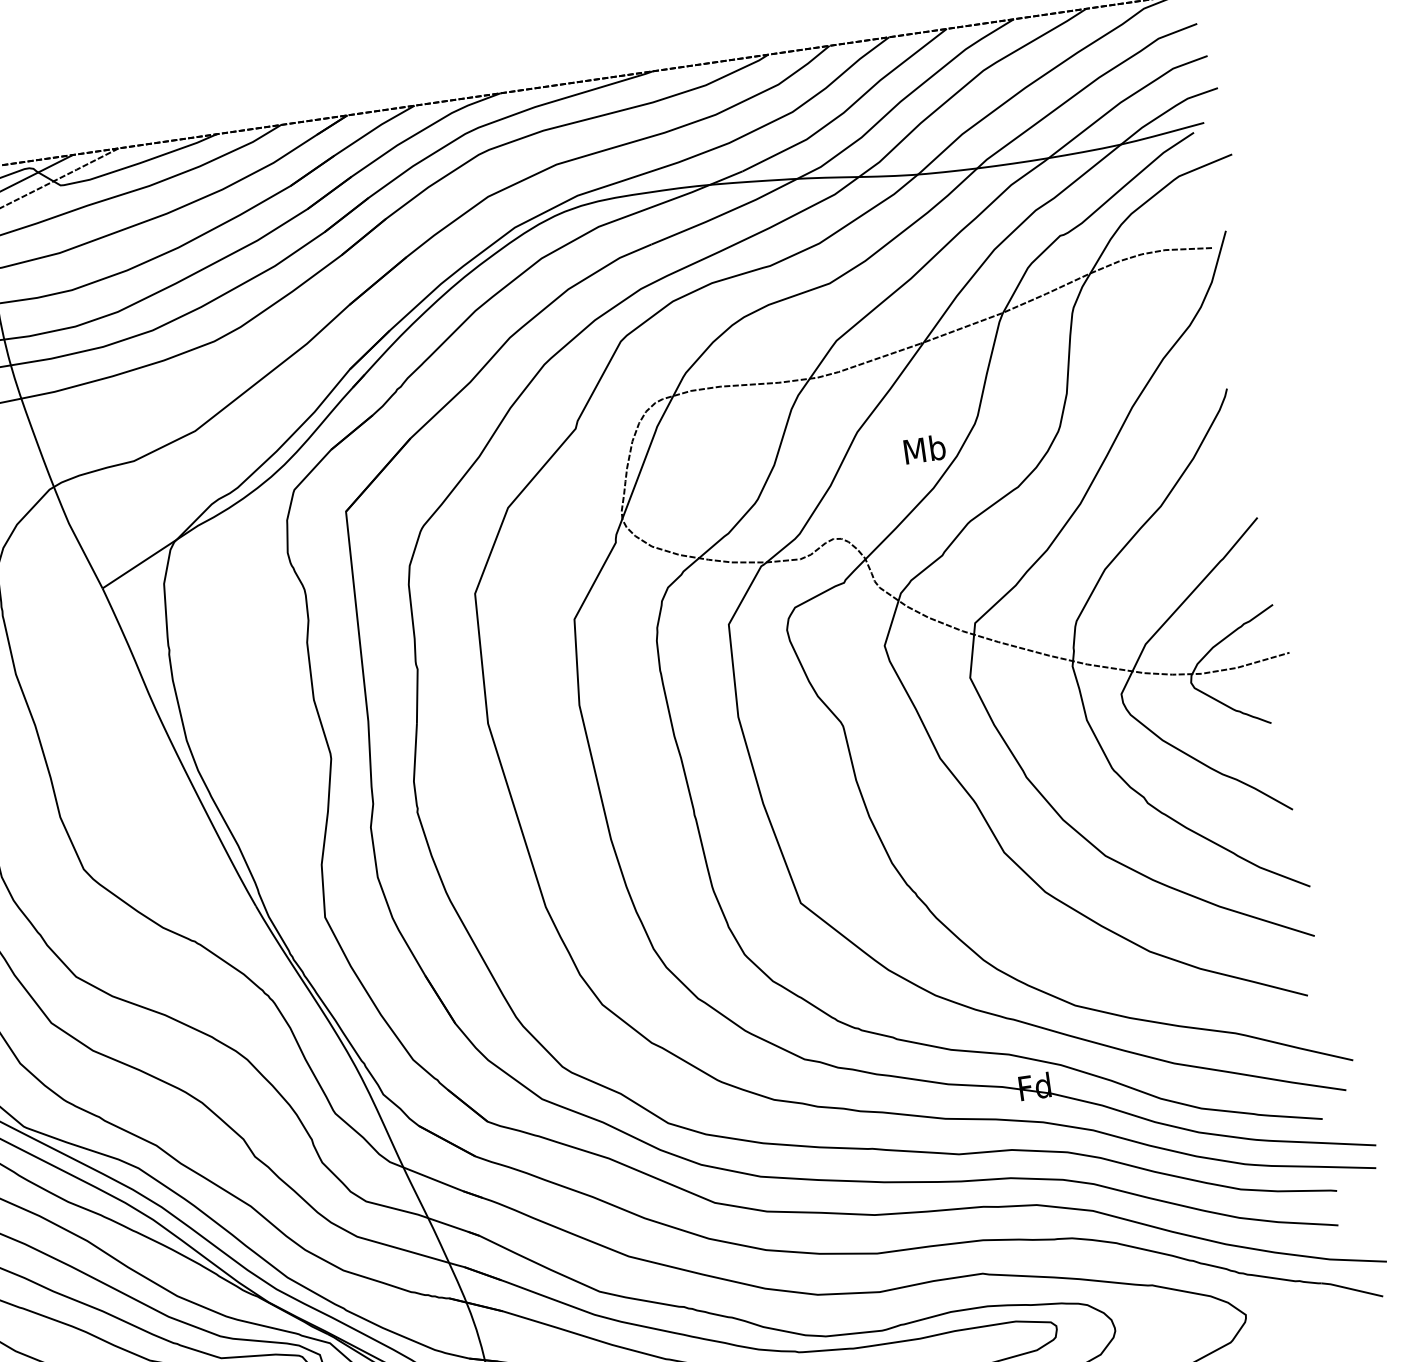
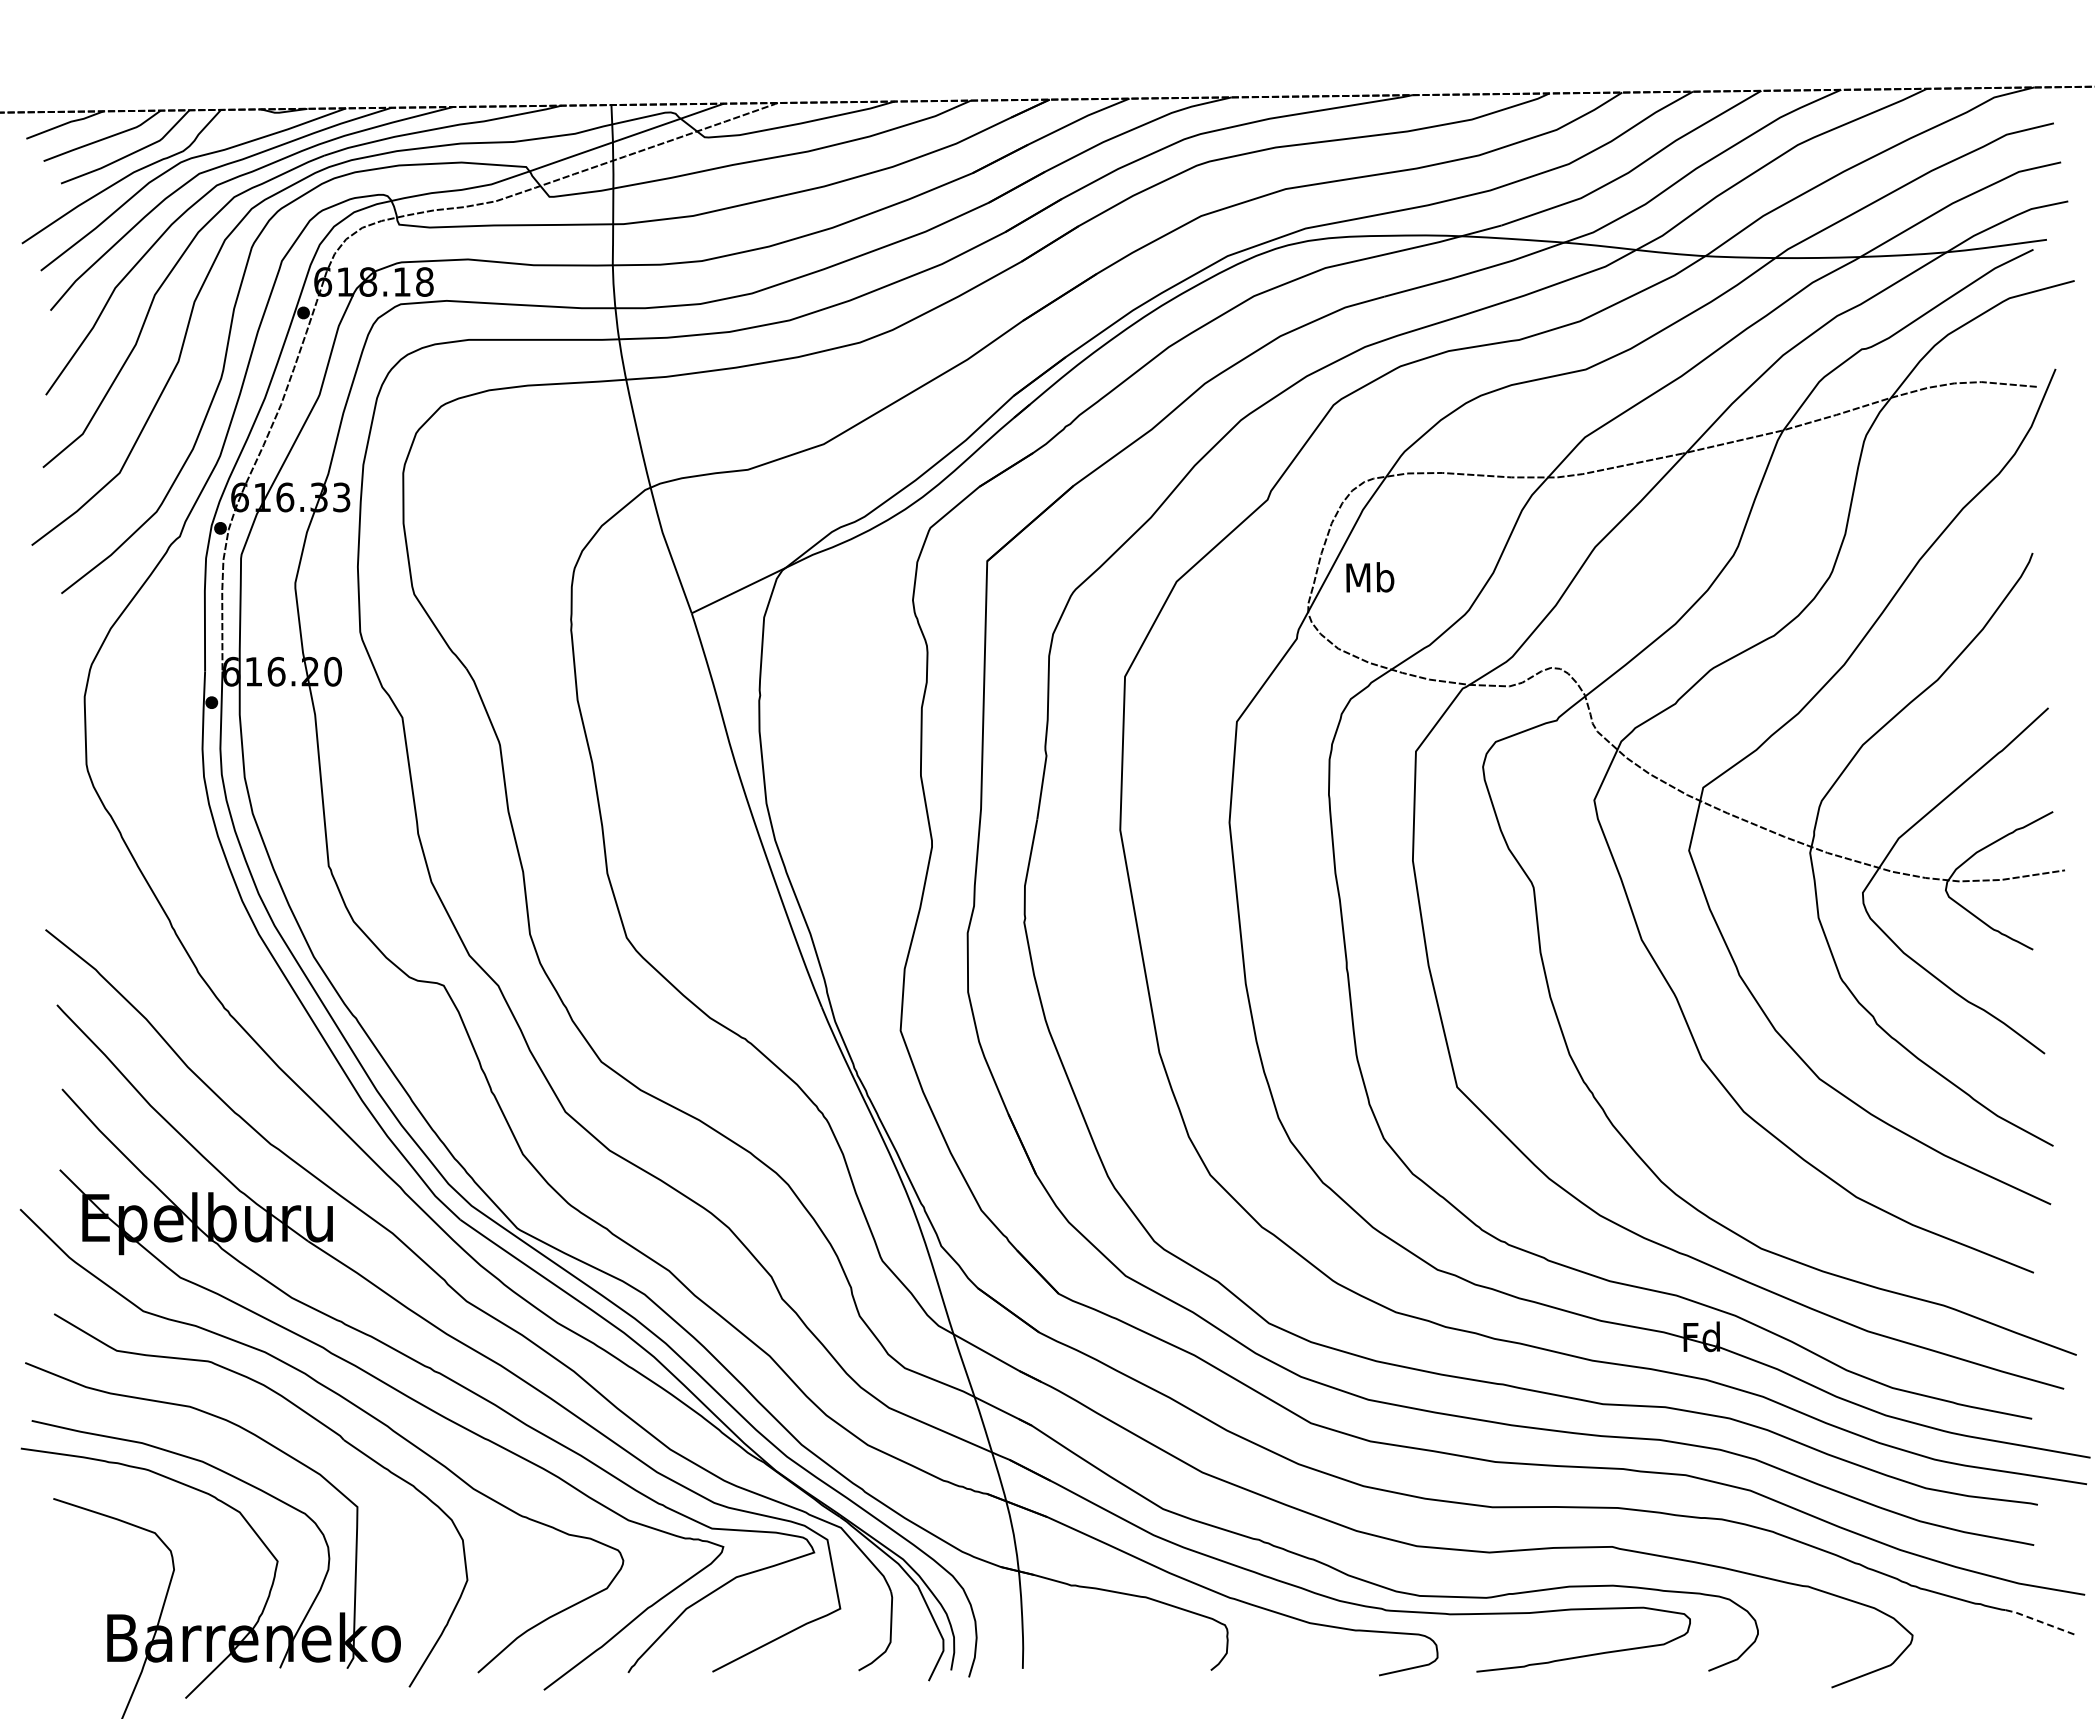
text: (925, 449) -> (1370, 577), moved
line: (1352, 1289) -> (2040, 1621), solid -> dashed

